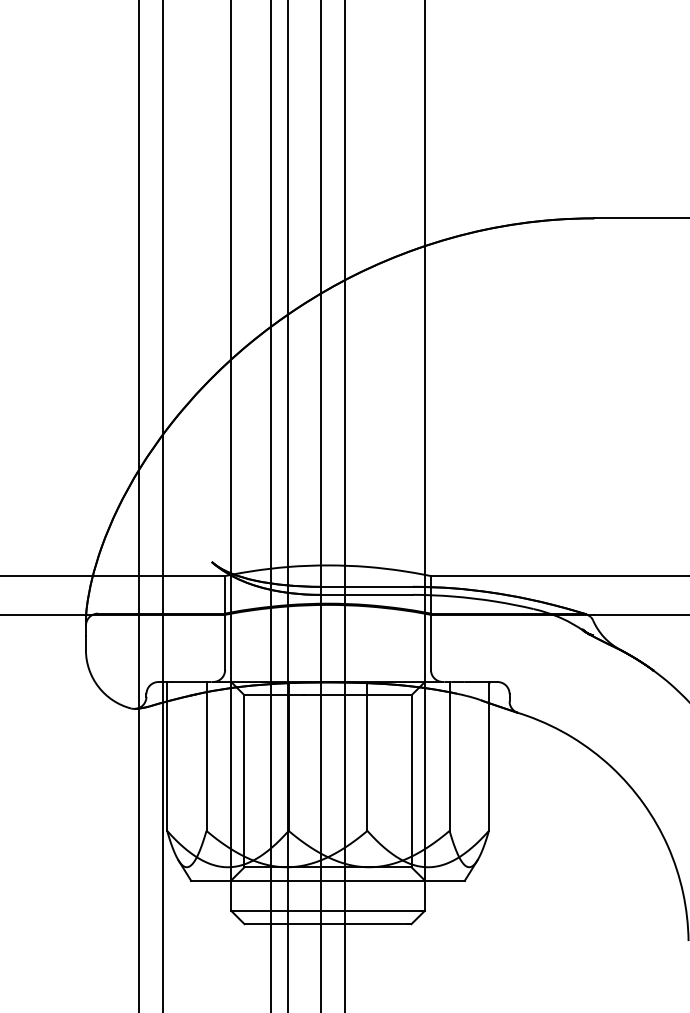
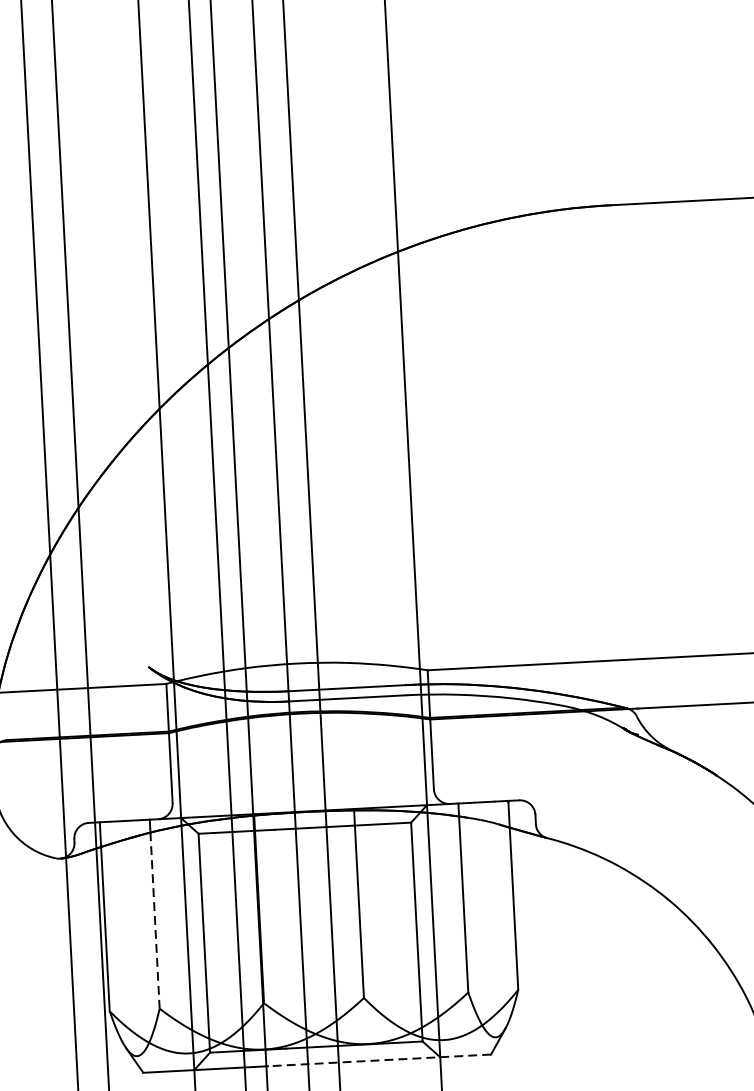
line: (206, 761) -> (155, 920), solid -> dashed
line: (377, 880) -> (380, 1060), solid -> dashed

